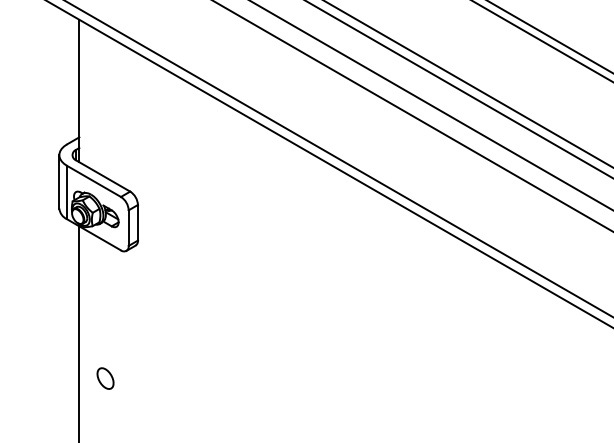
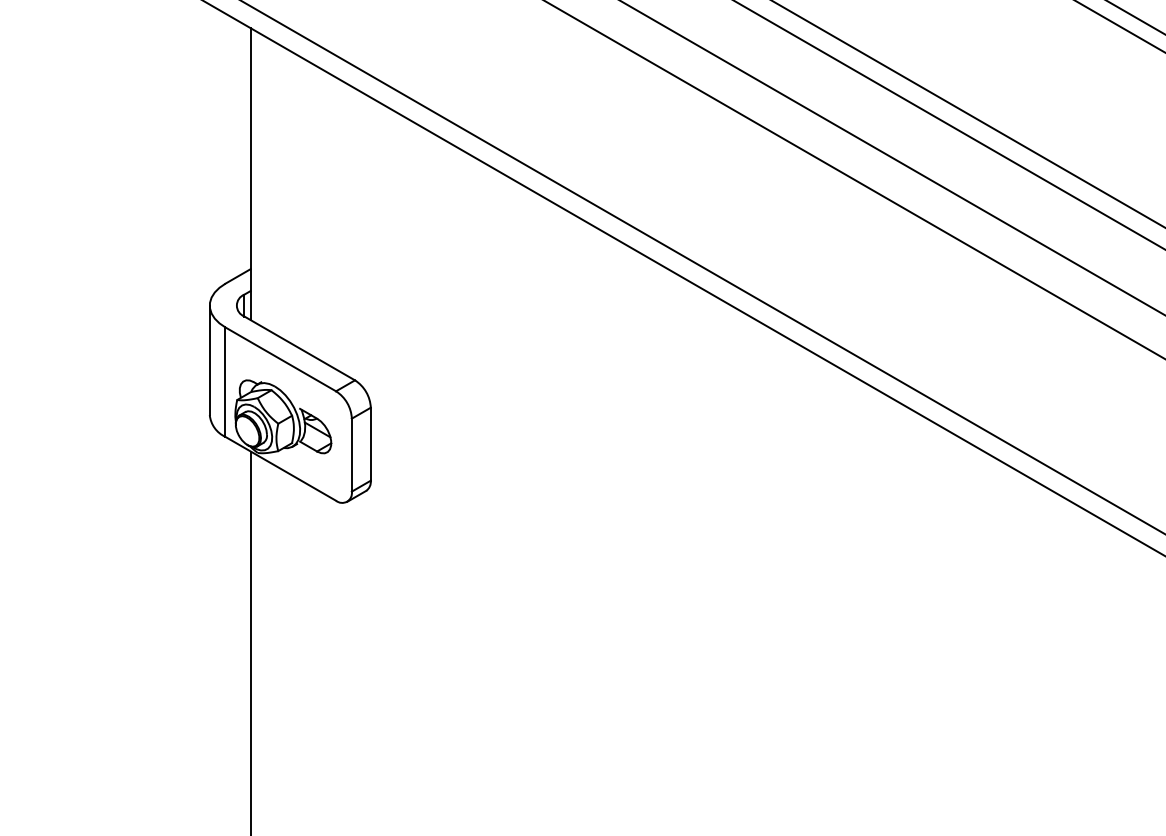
part: (105, 378) -> (304, 763), removed

